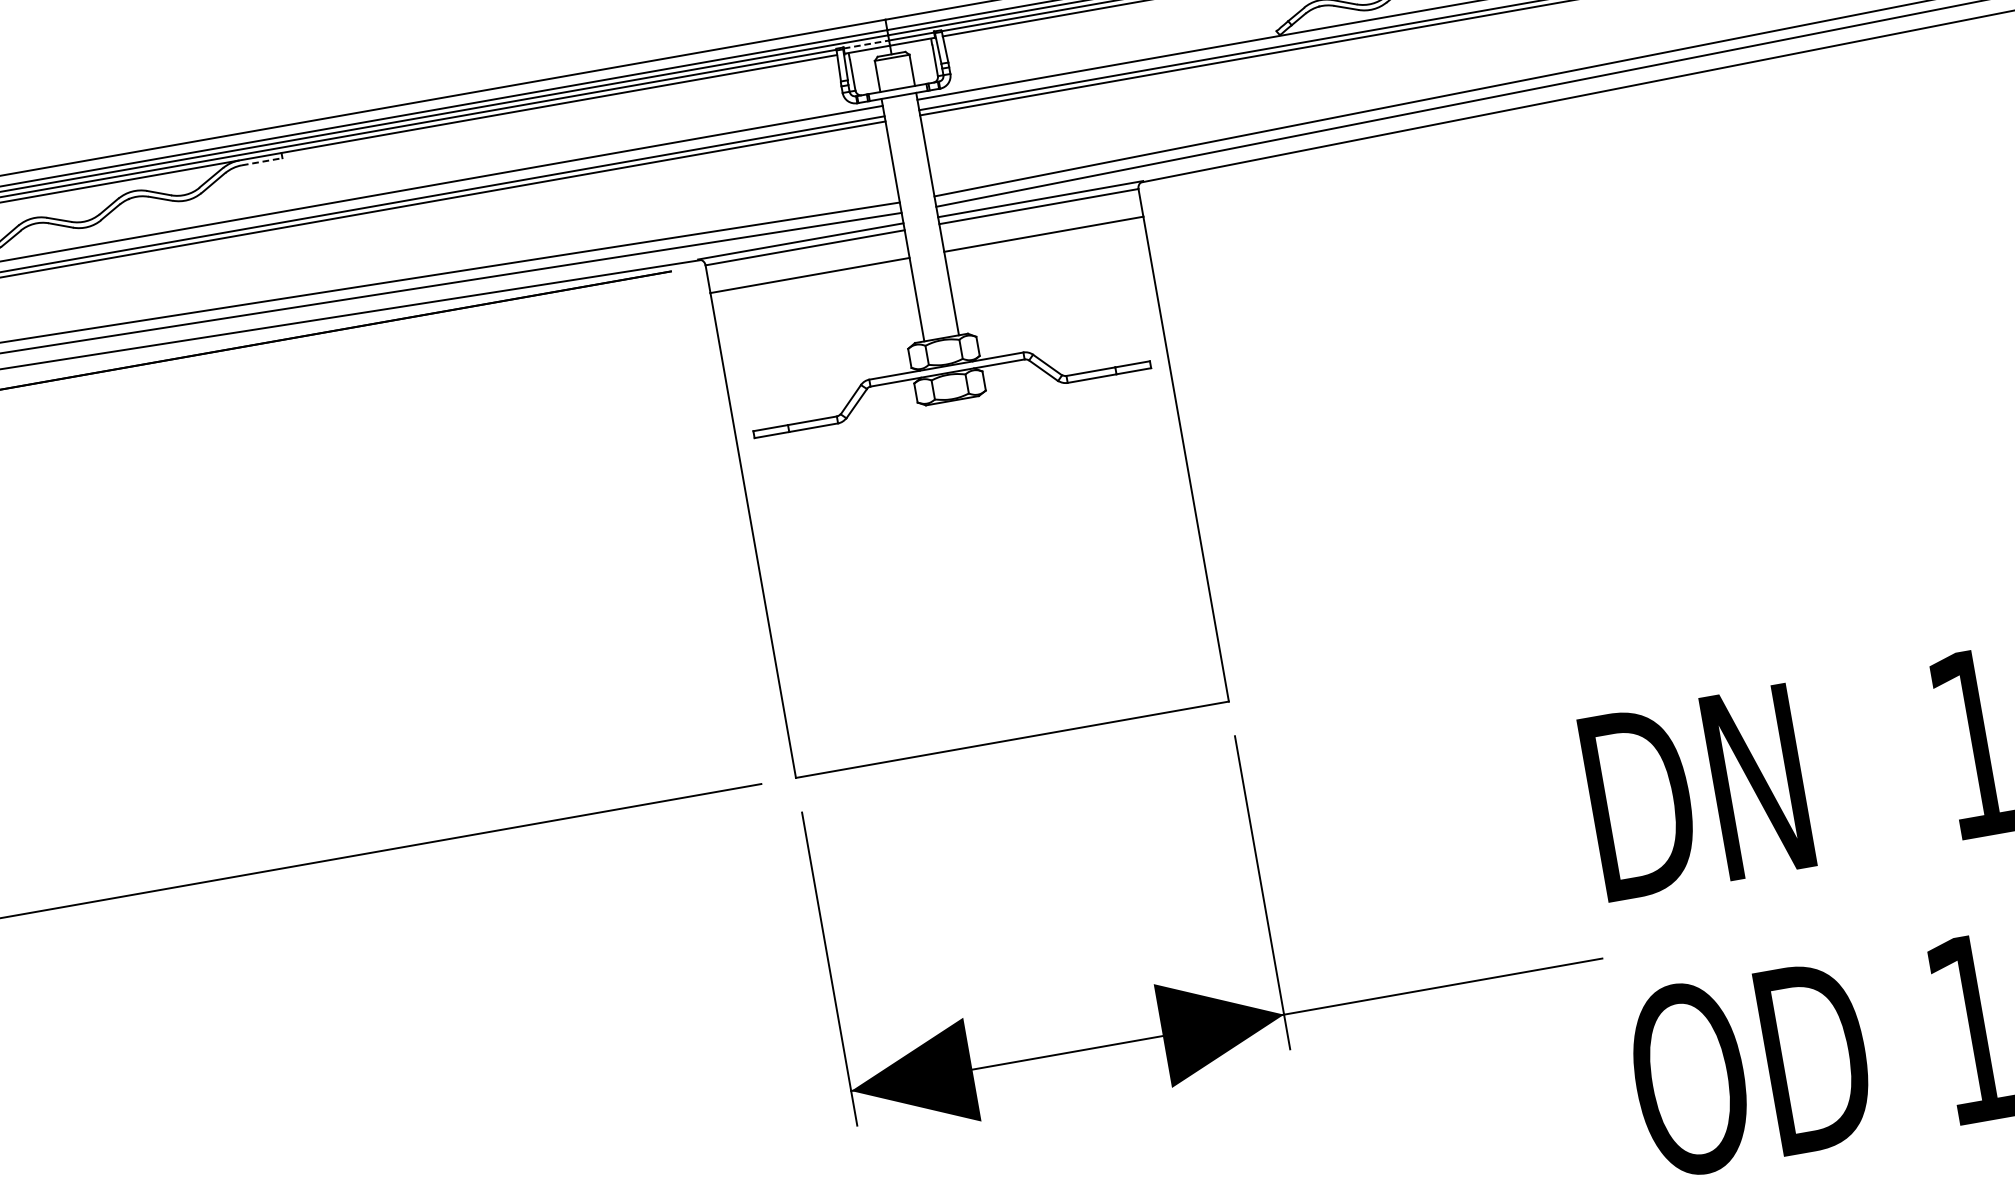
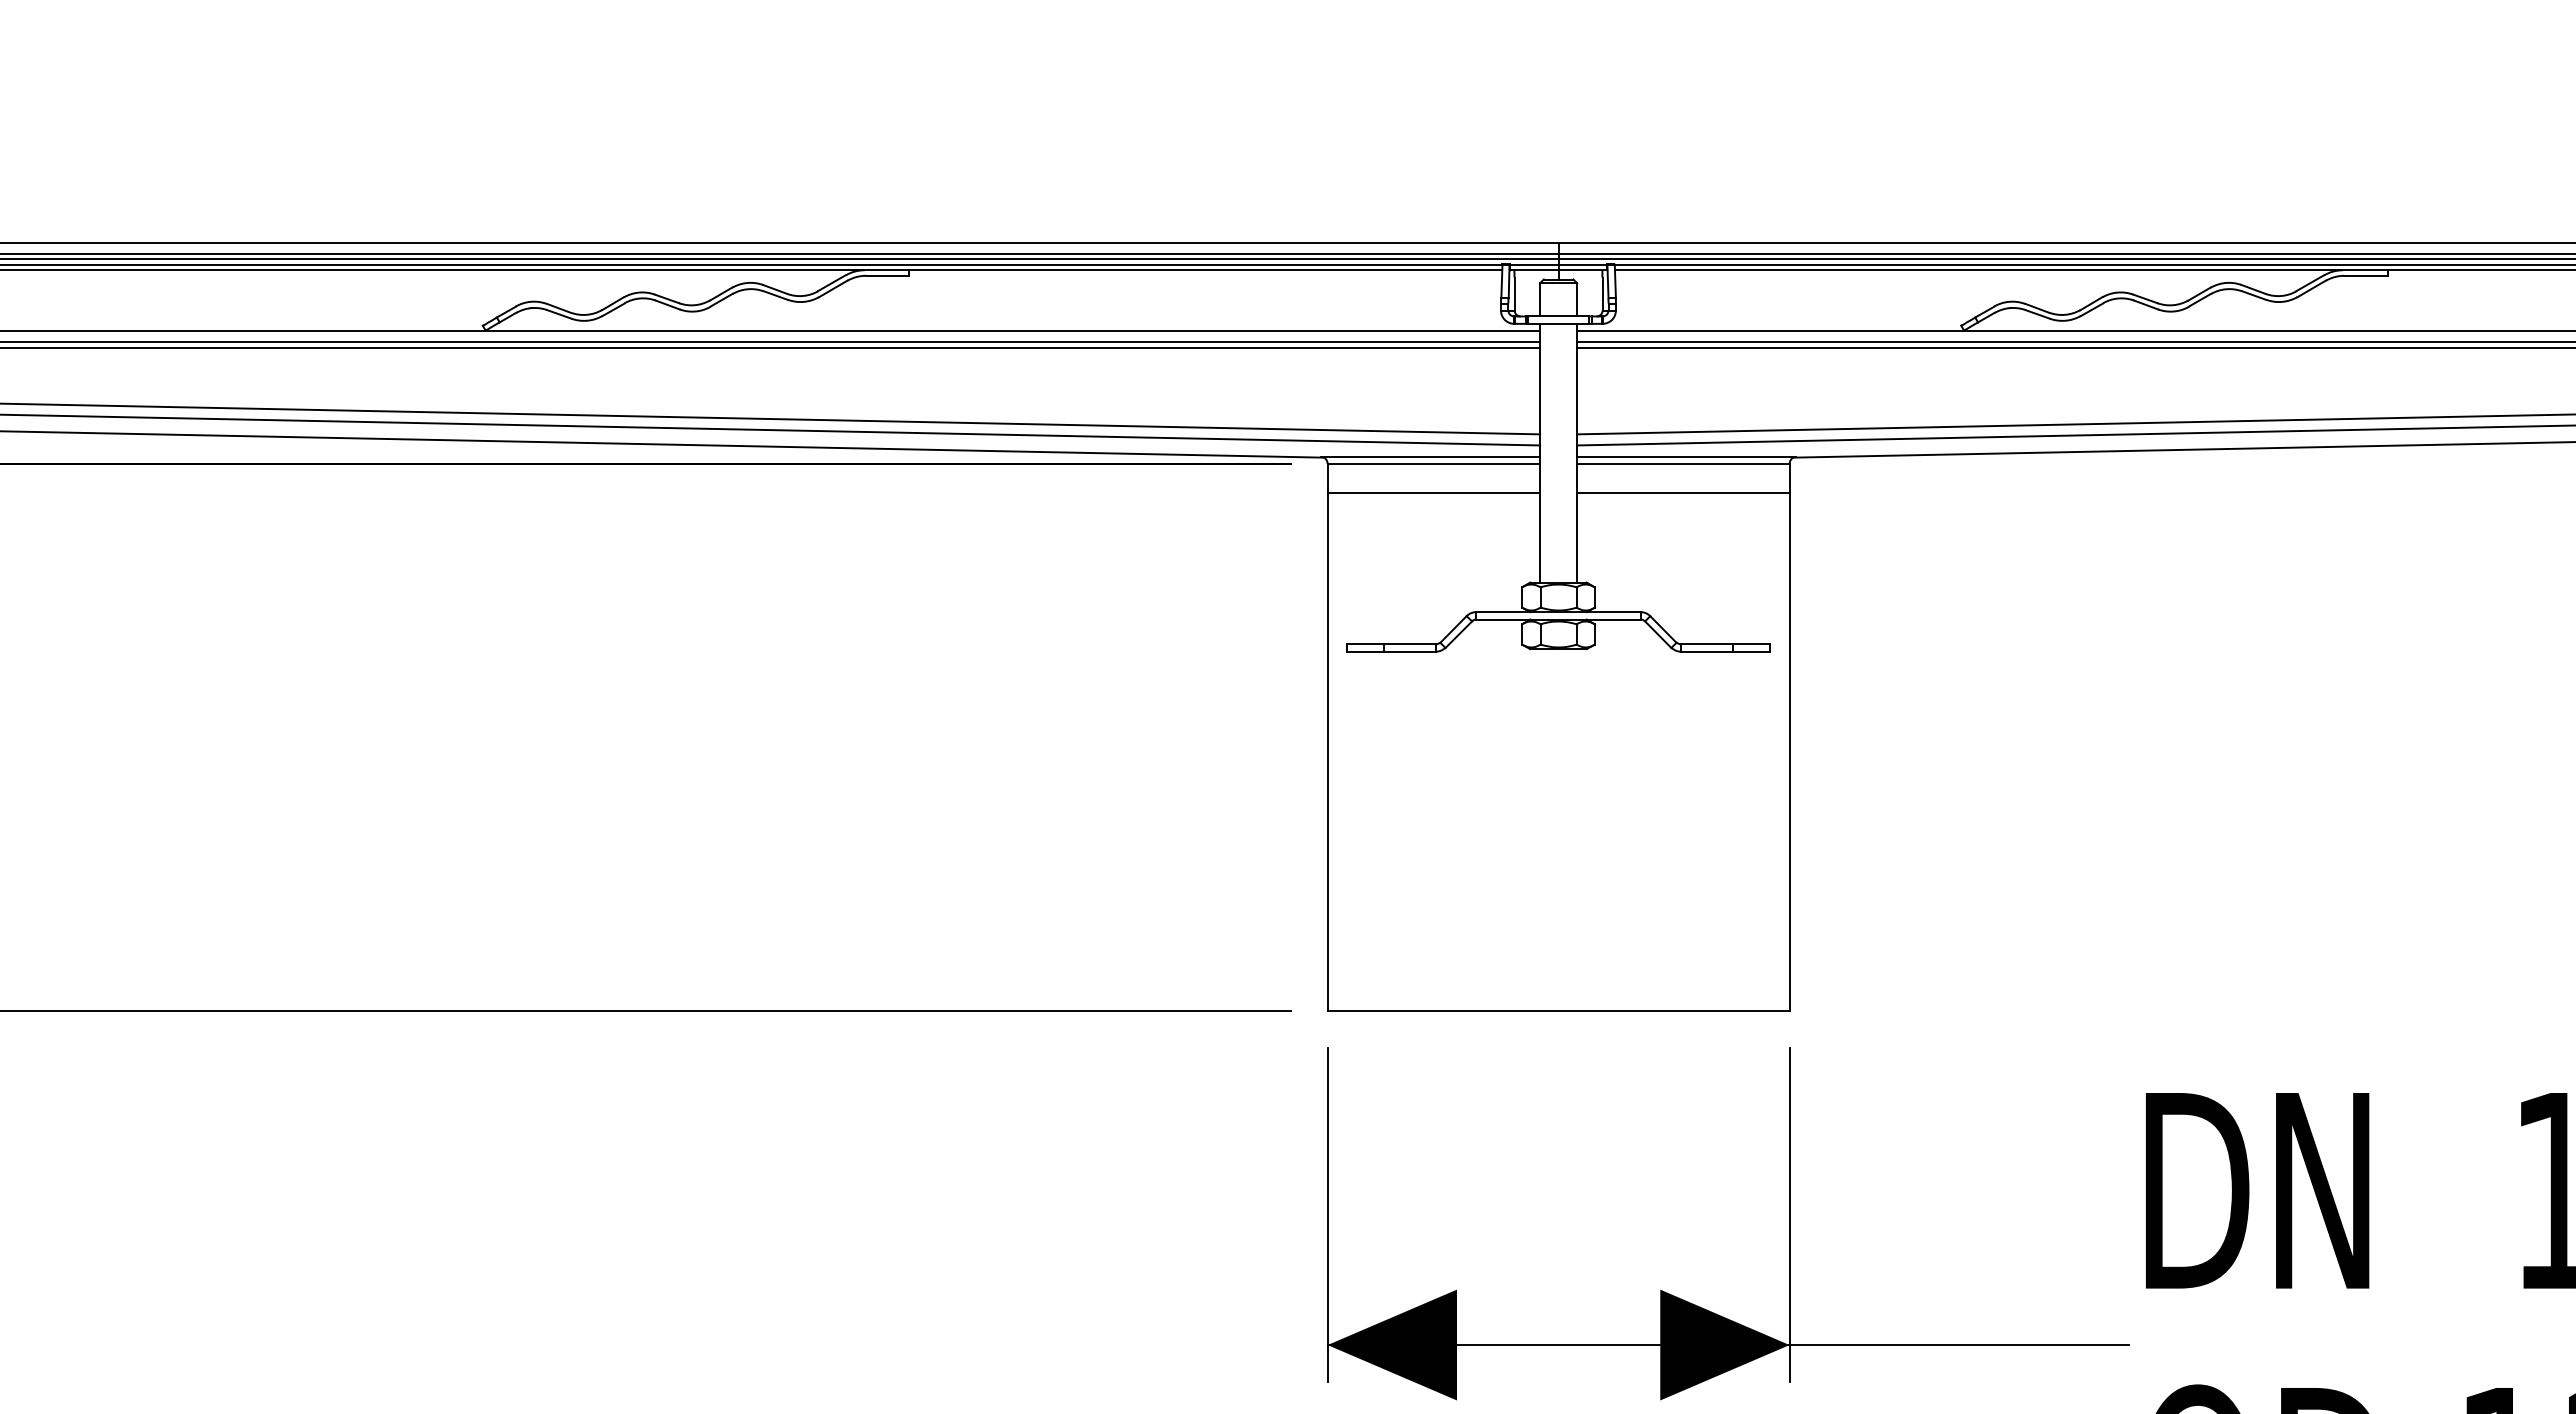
line: (866, 44) -> (1534, 264), dashed -> solid
line: (262, 161) -> (887, 275), dashed -> solid

